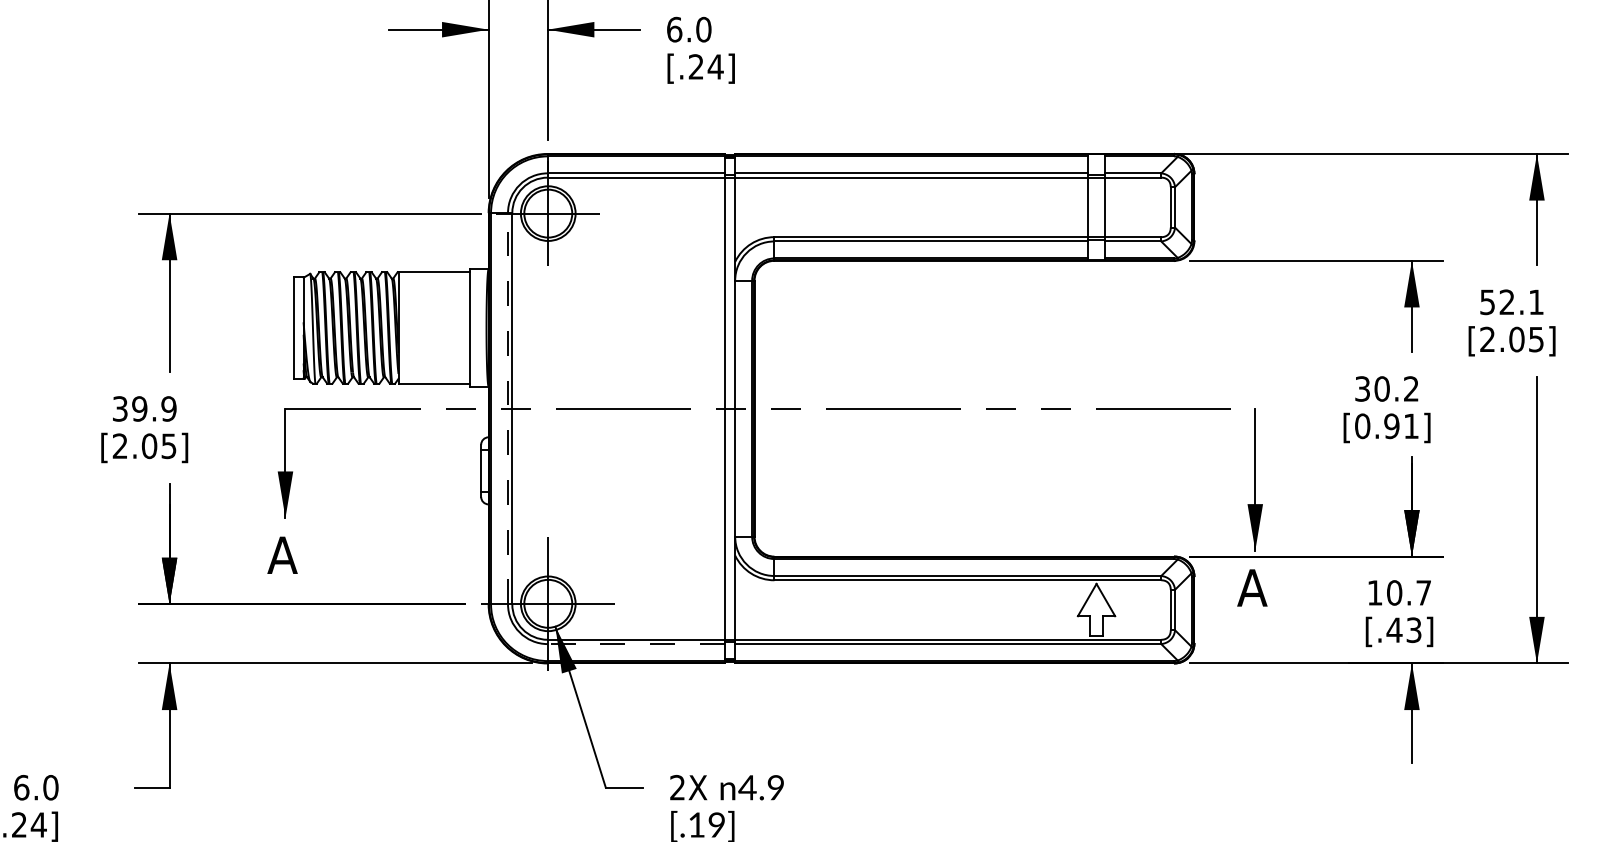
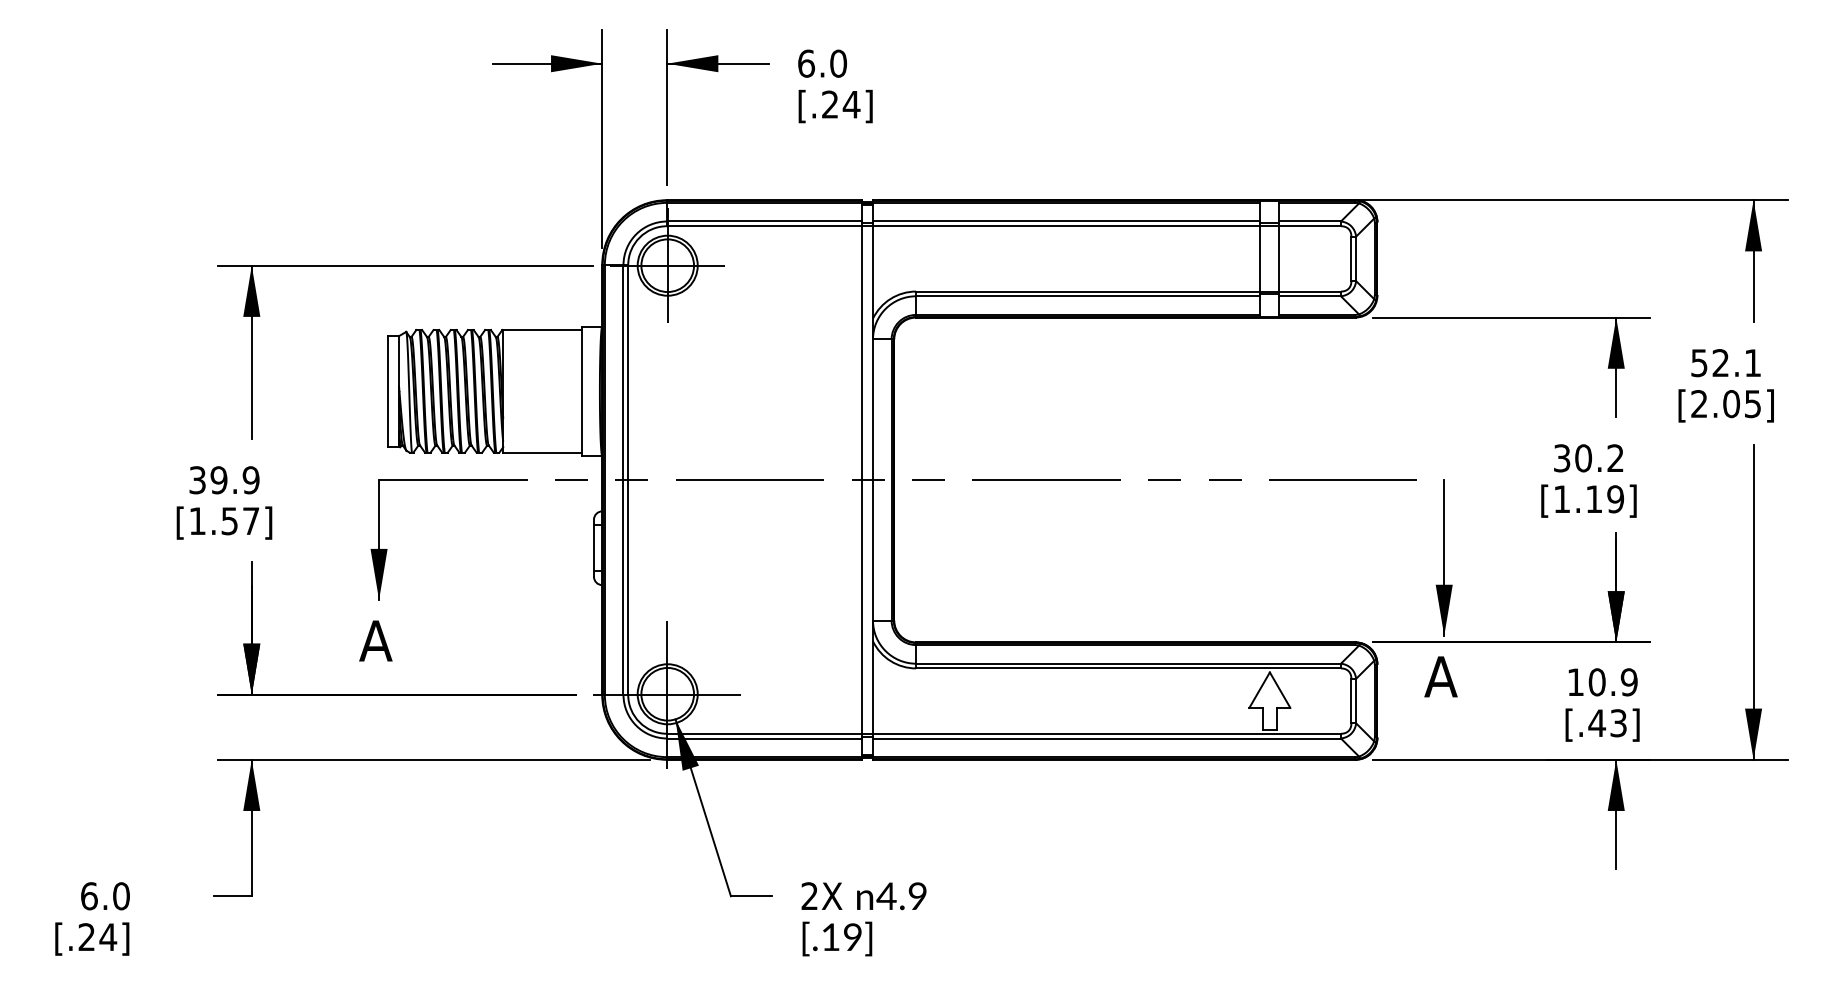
line: (508, 409) -> (623, 480), dashed -> solid
text: (1386, 426) -> (1588, 499), [0.91] -> [1.19]
text: (144, 446) -> (224, 521), [2.05] -> [1.57]
text: (1423, 593) -> (1628, 682), 10.7 -> 10.9
line: (635, 644) -> (763, 738), dashed -> solid

